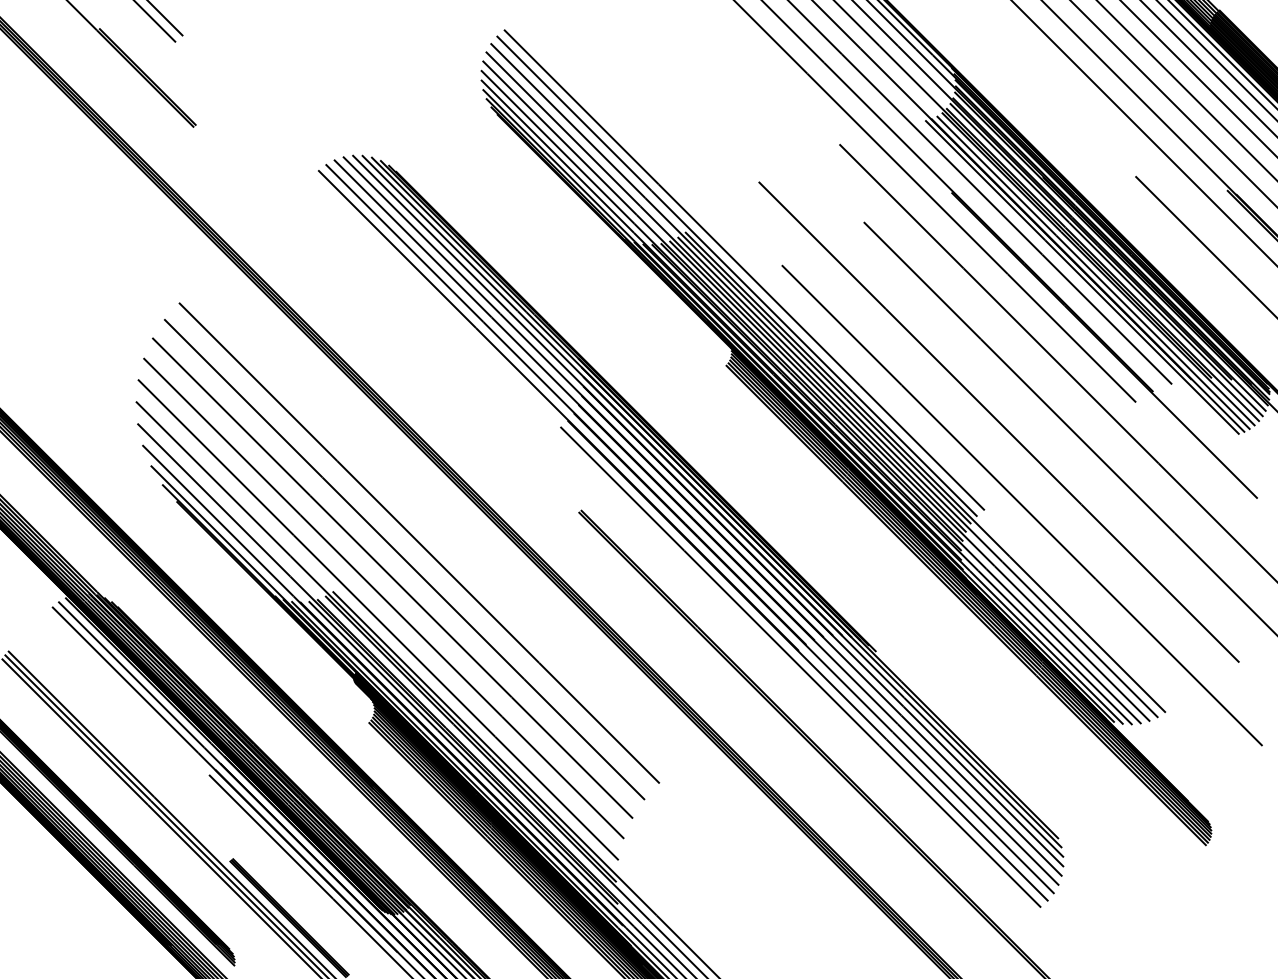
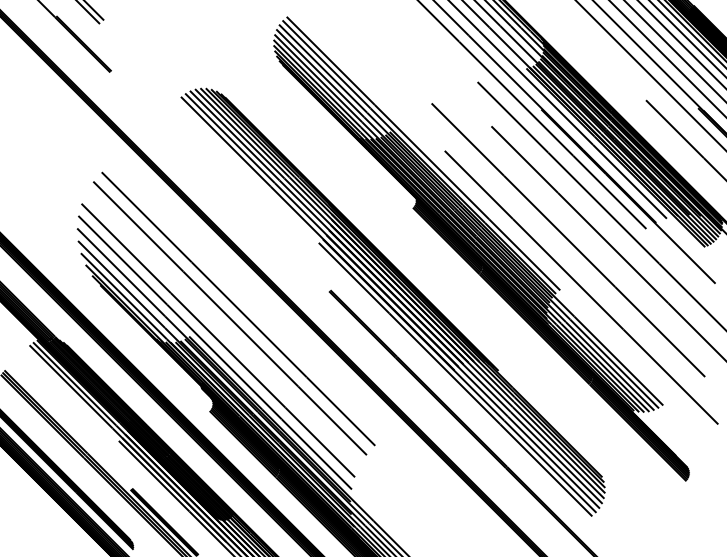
line: (392, 577) -> (223, 328), removed

